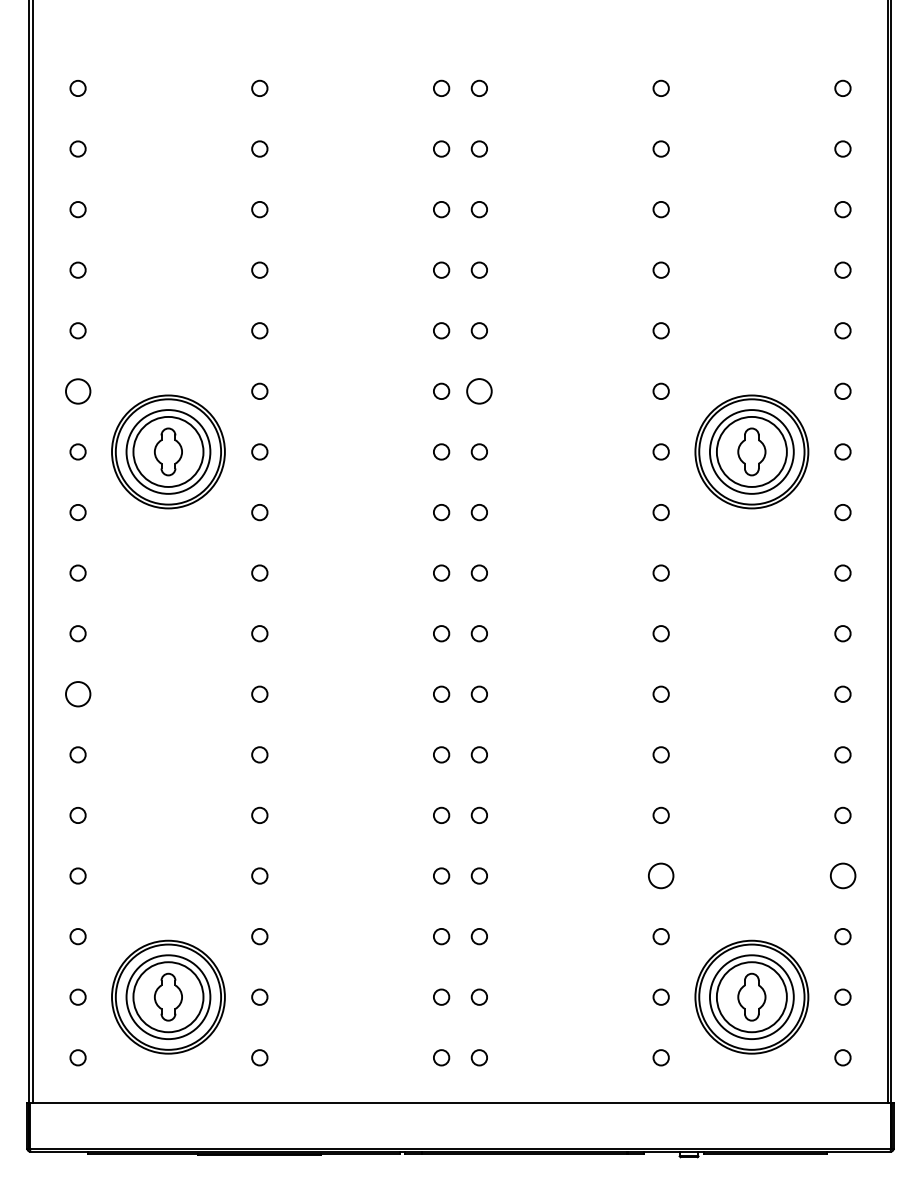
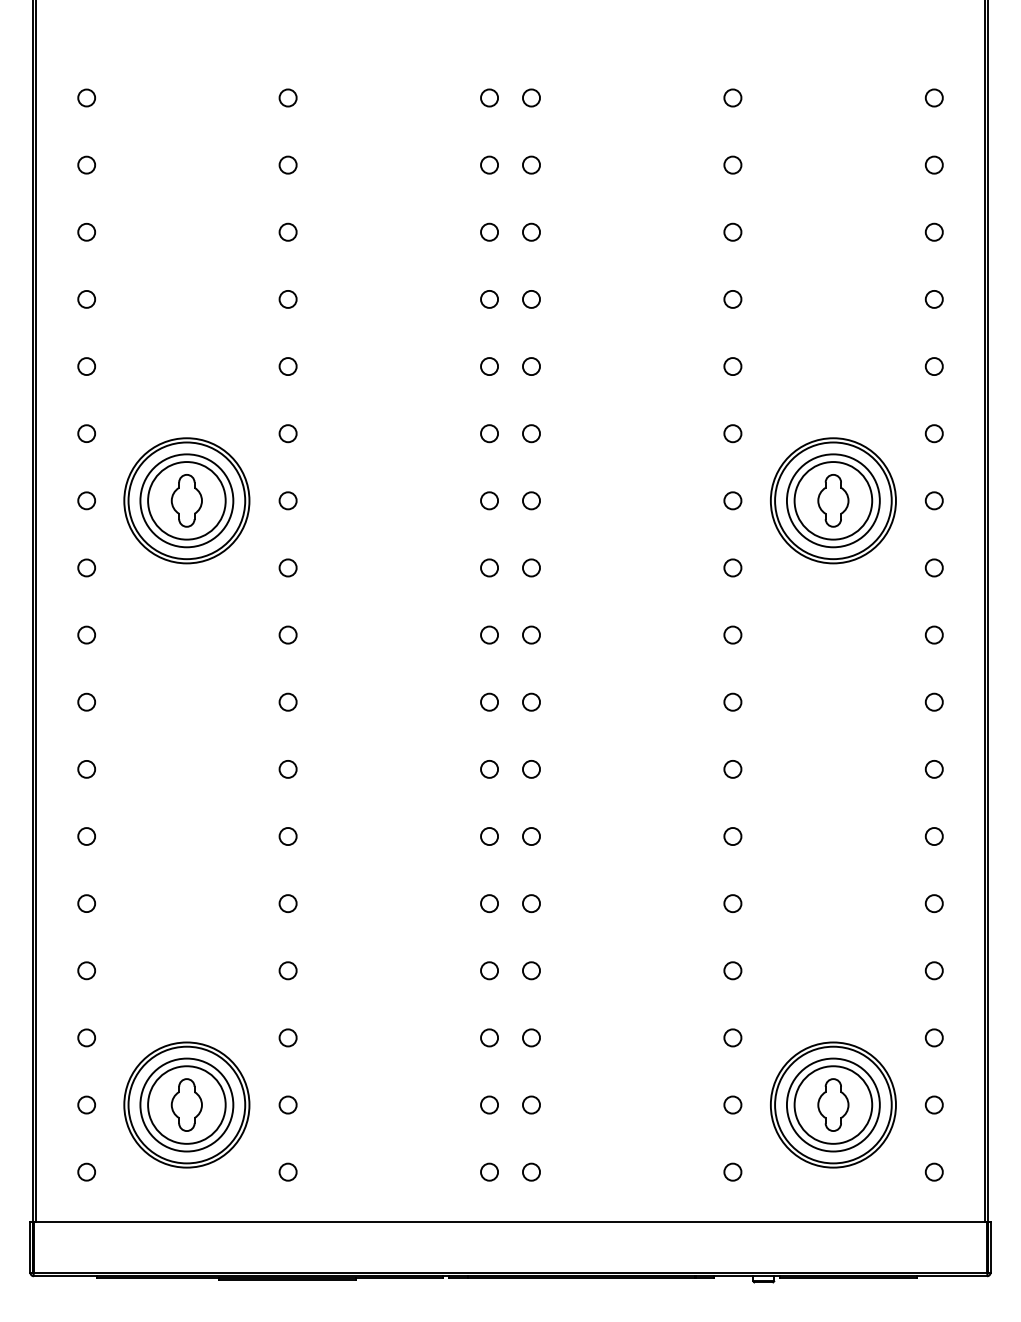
circle: (77, 391) -> (86, 433), size x0.62
circle: (479, 391) -> (531, 433), size x0.62
circle: (77, 694) -> (86, 769), size x0.62
circle: (660, 875) -> (732, 970), size x0.62
circle: (842, 875) -> (933, 970), size x0.62

